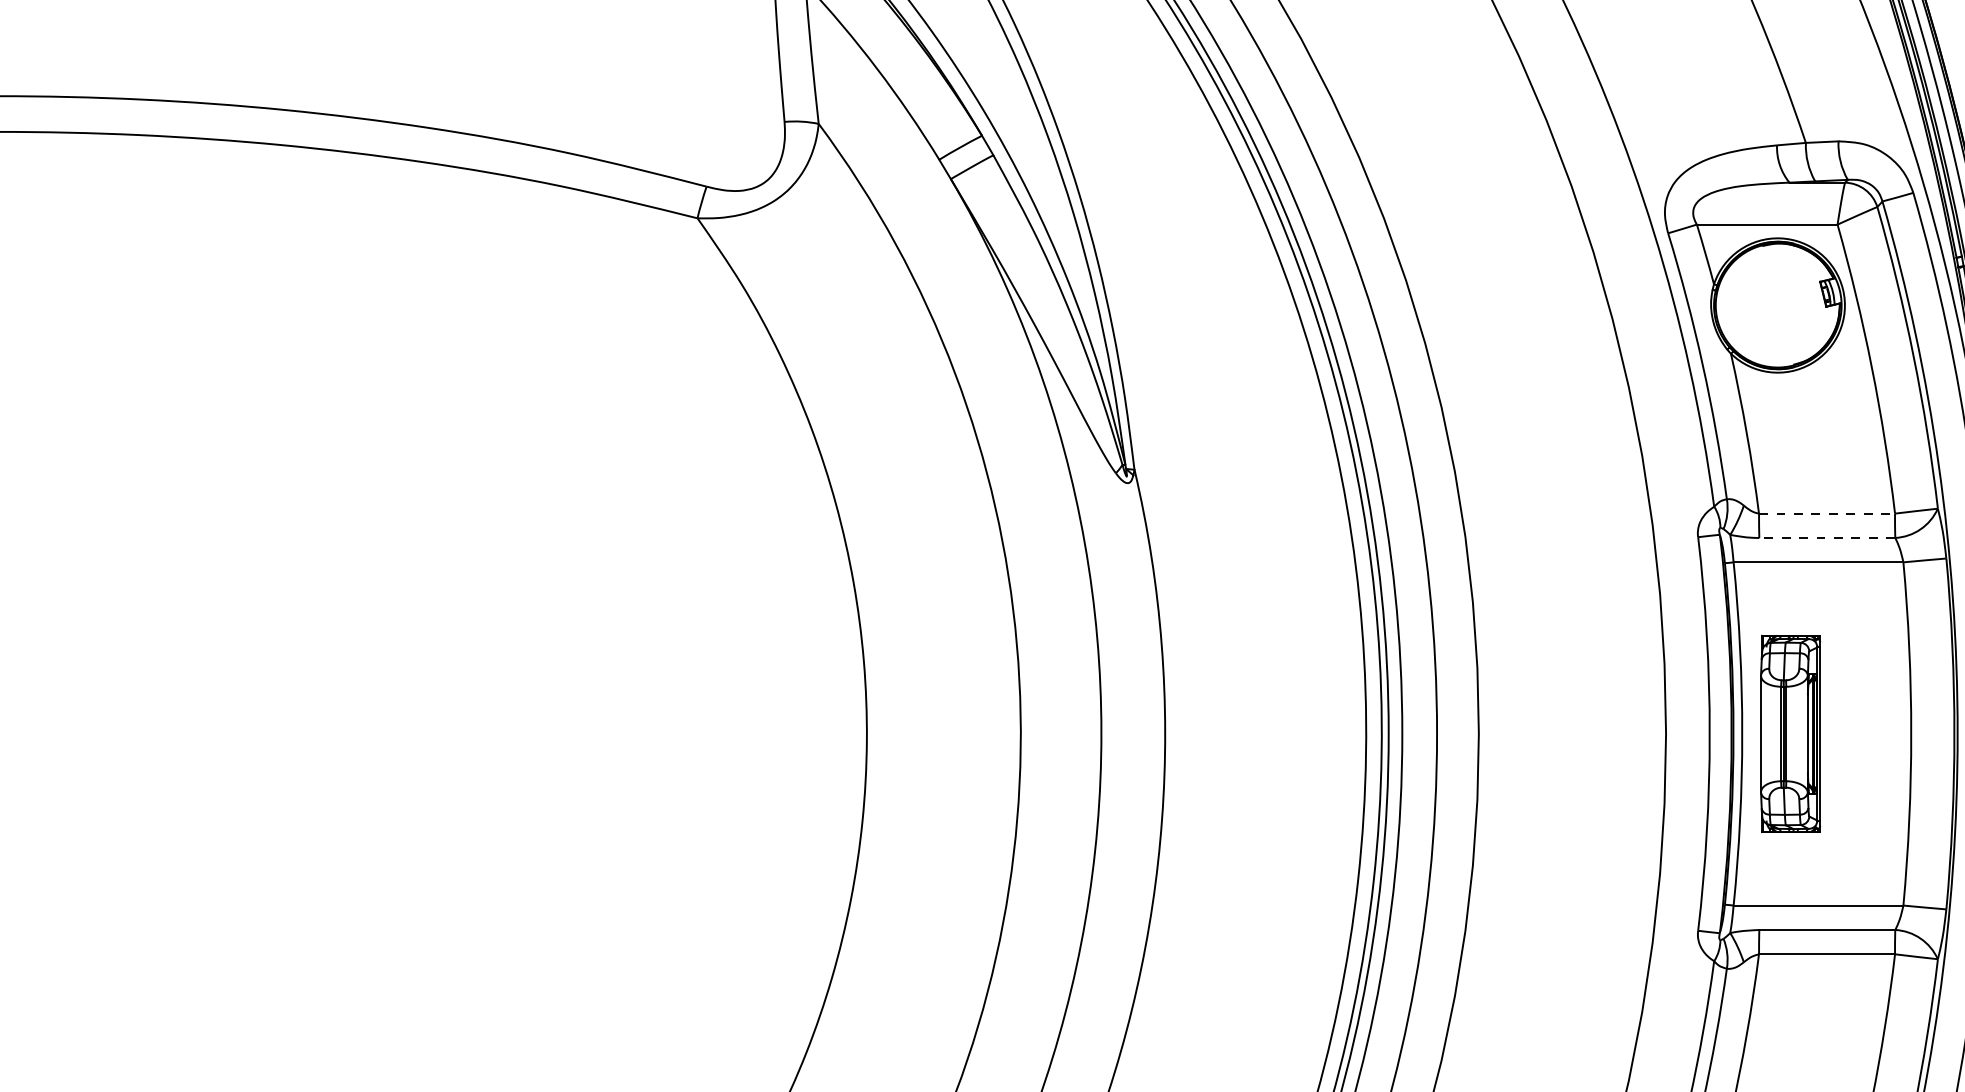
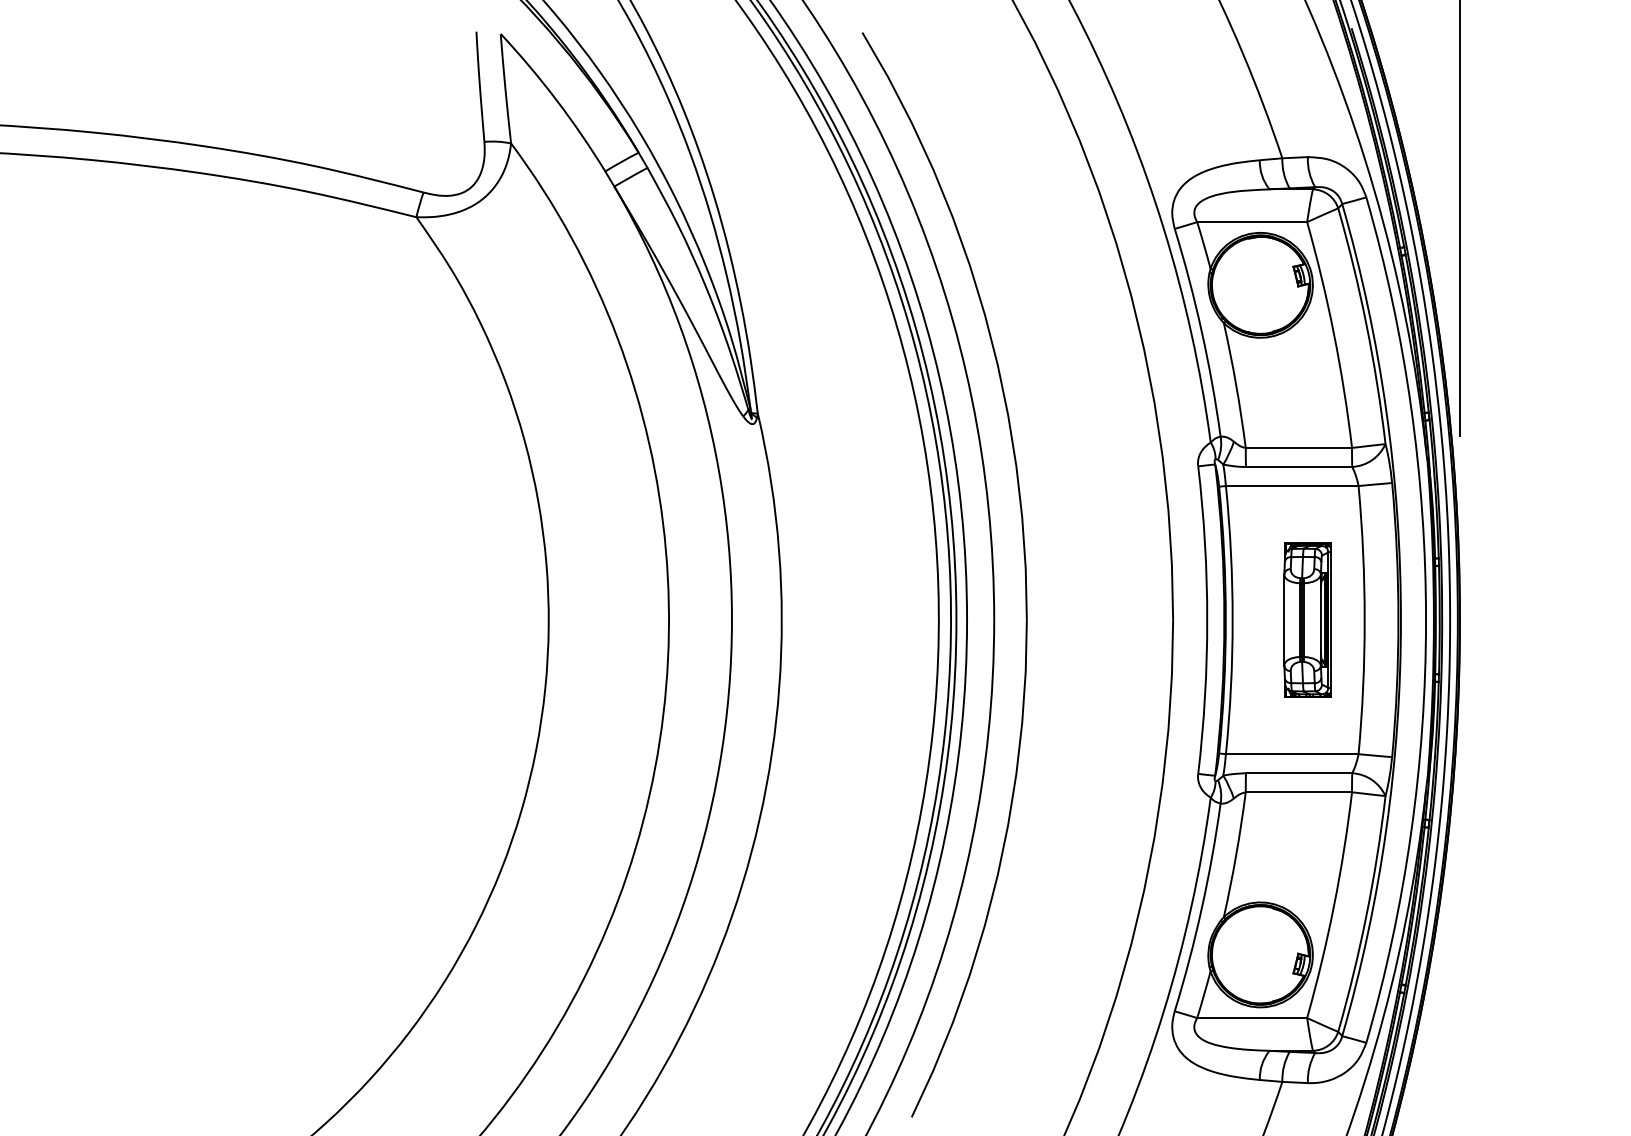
line: (1827, 513) -> (1299, 447), dashed -> solid
line: (1826, 538) -> (1298, 467), dashed -> solid
part: (1790, 733) -> (1307, 619), moved

